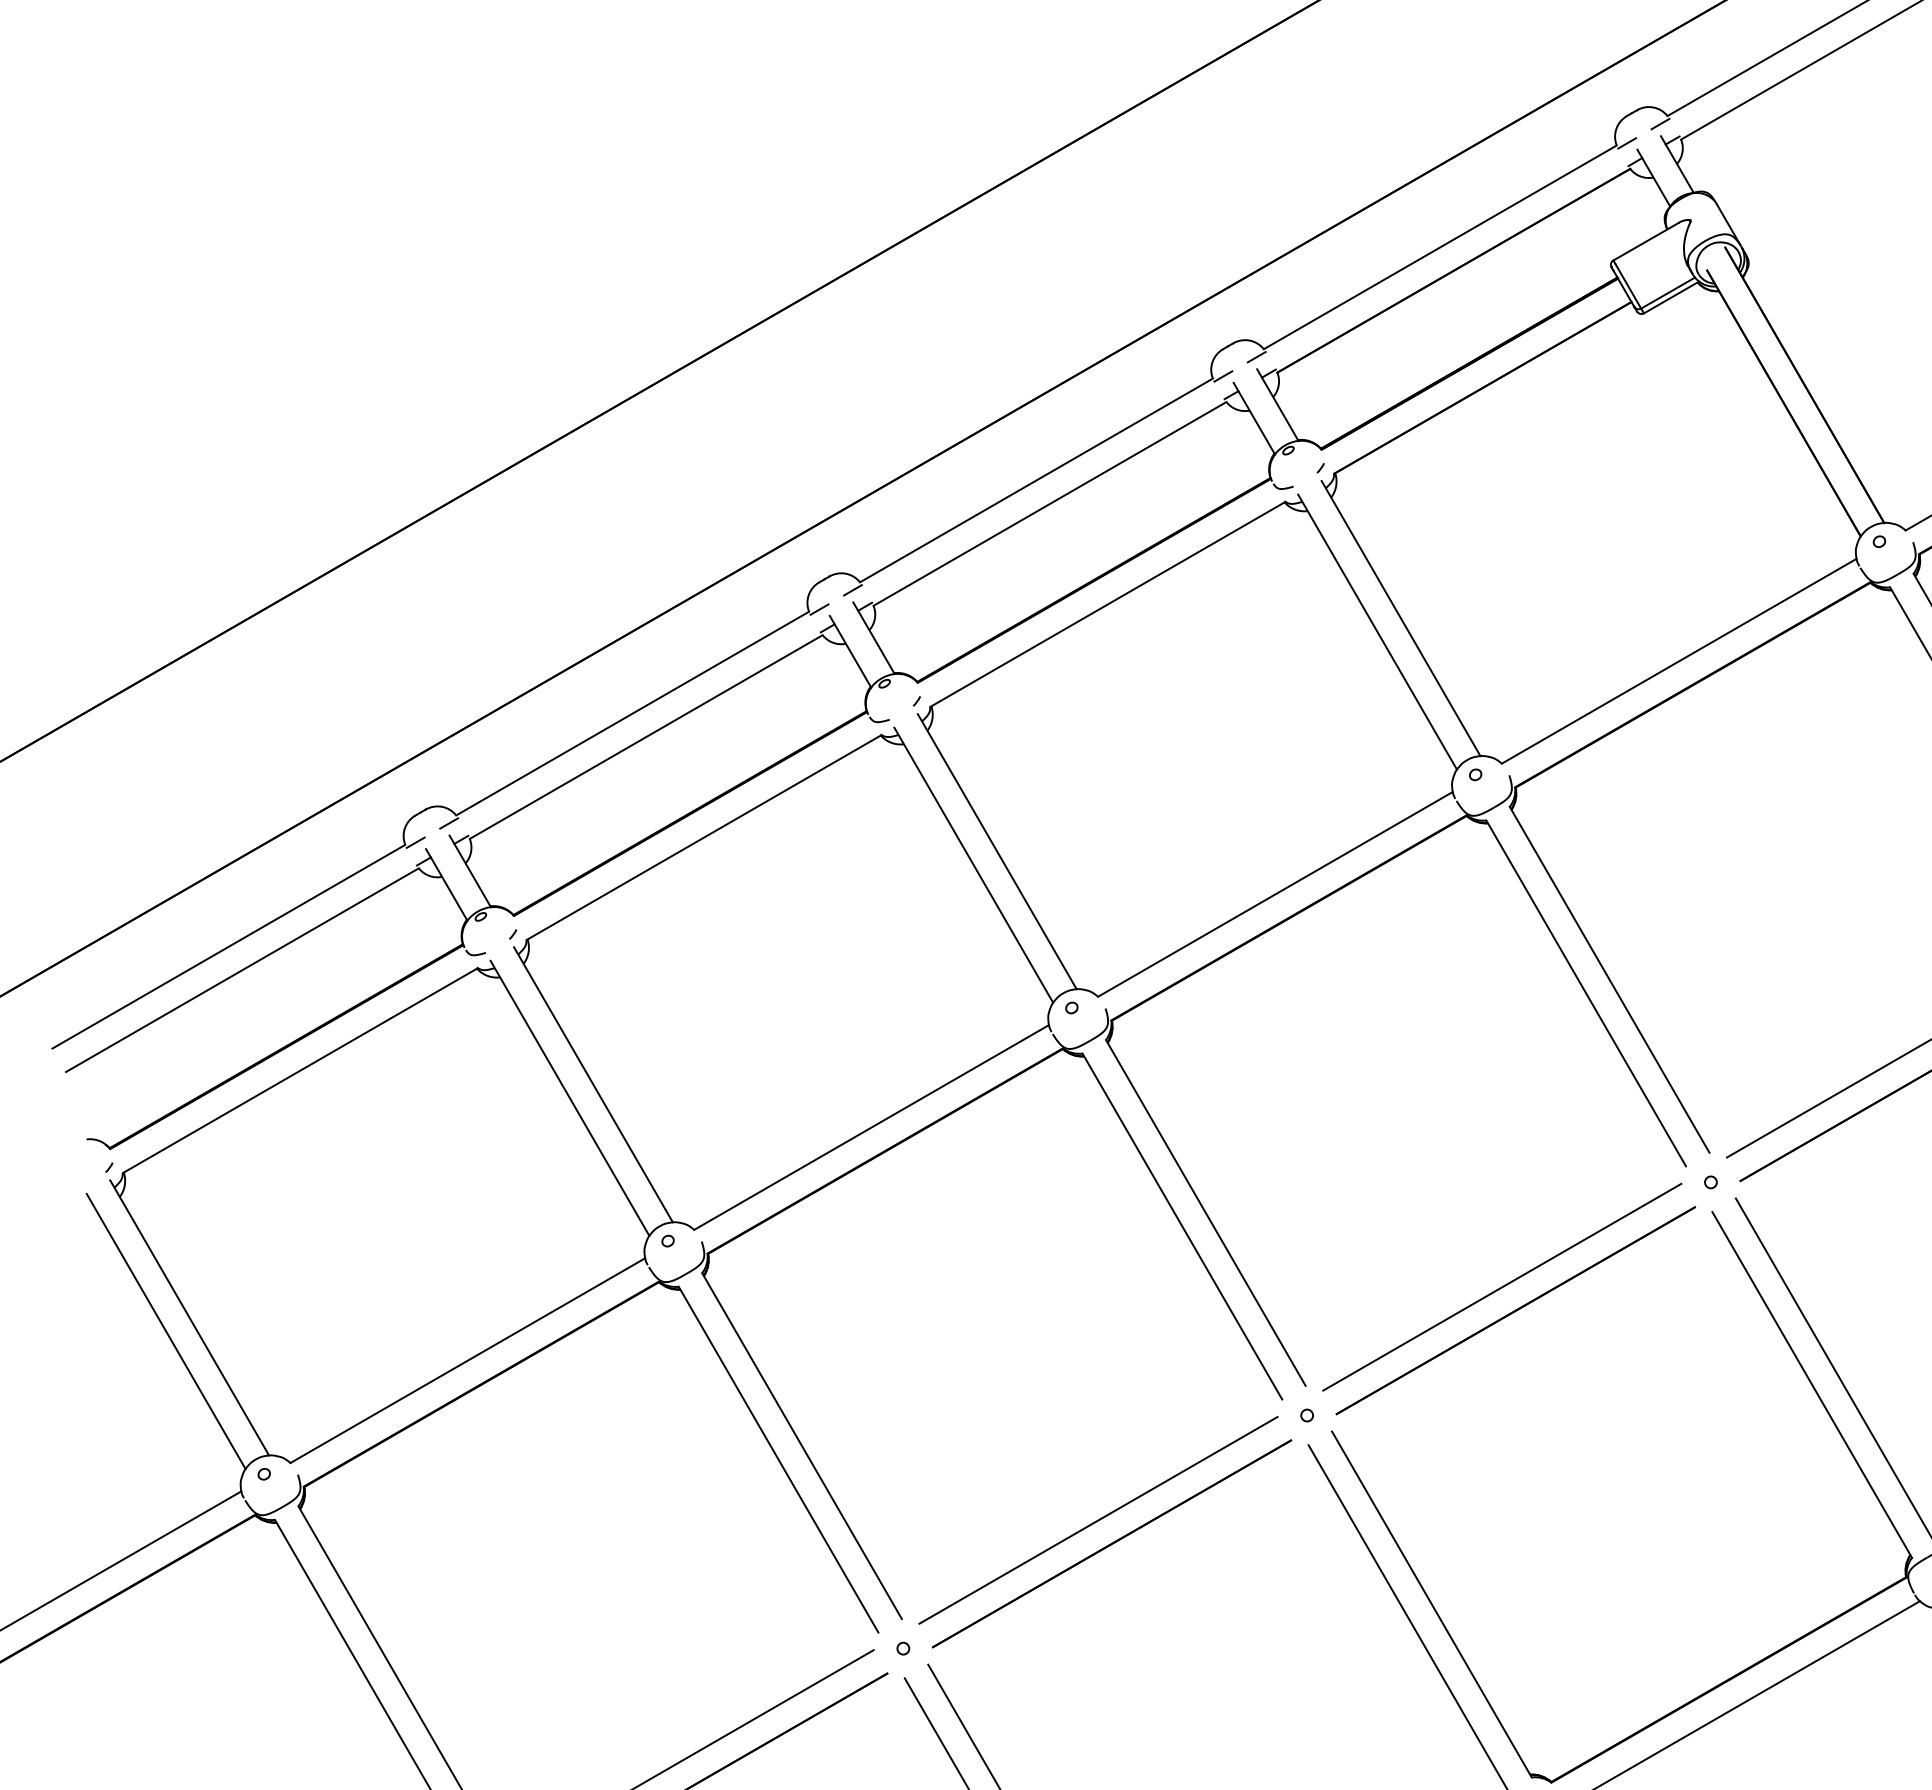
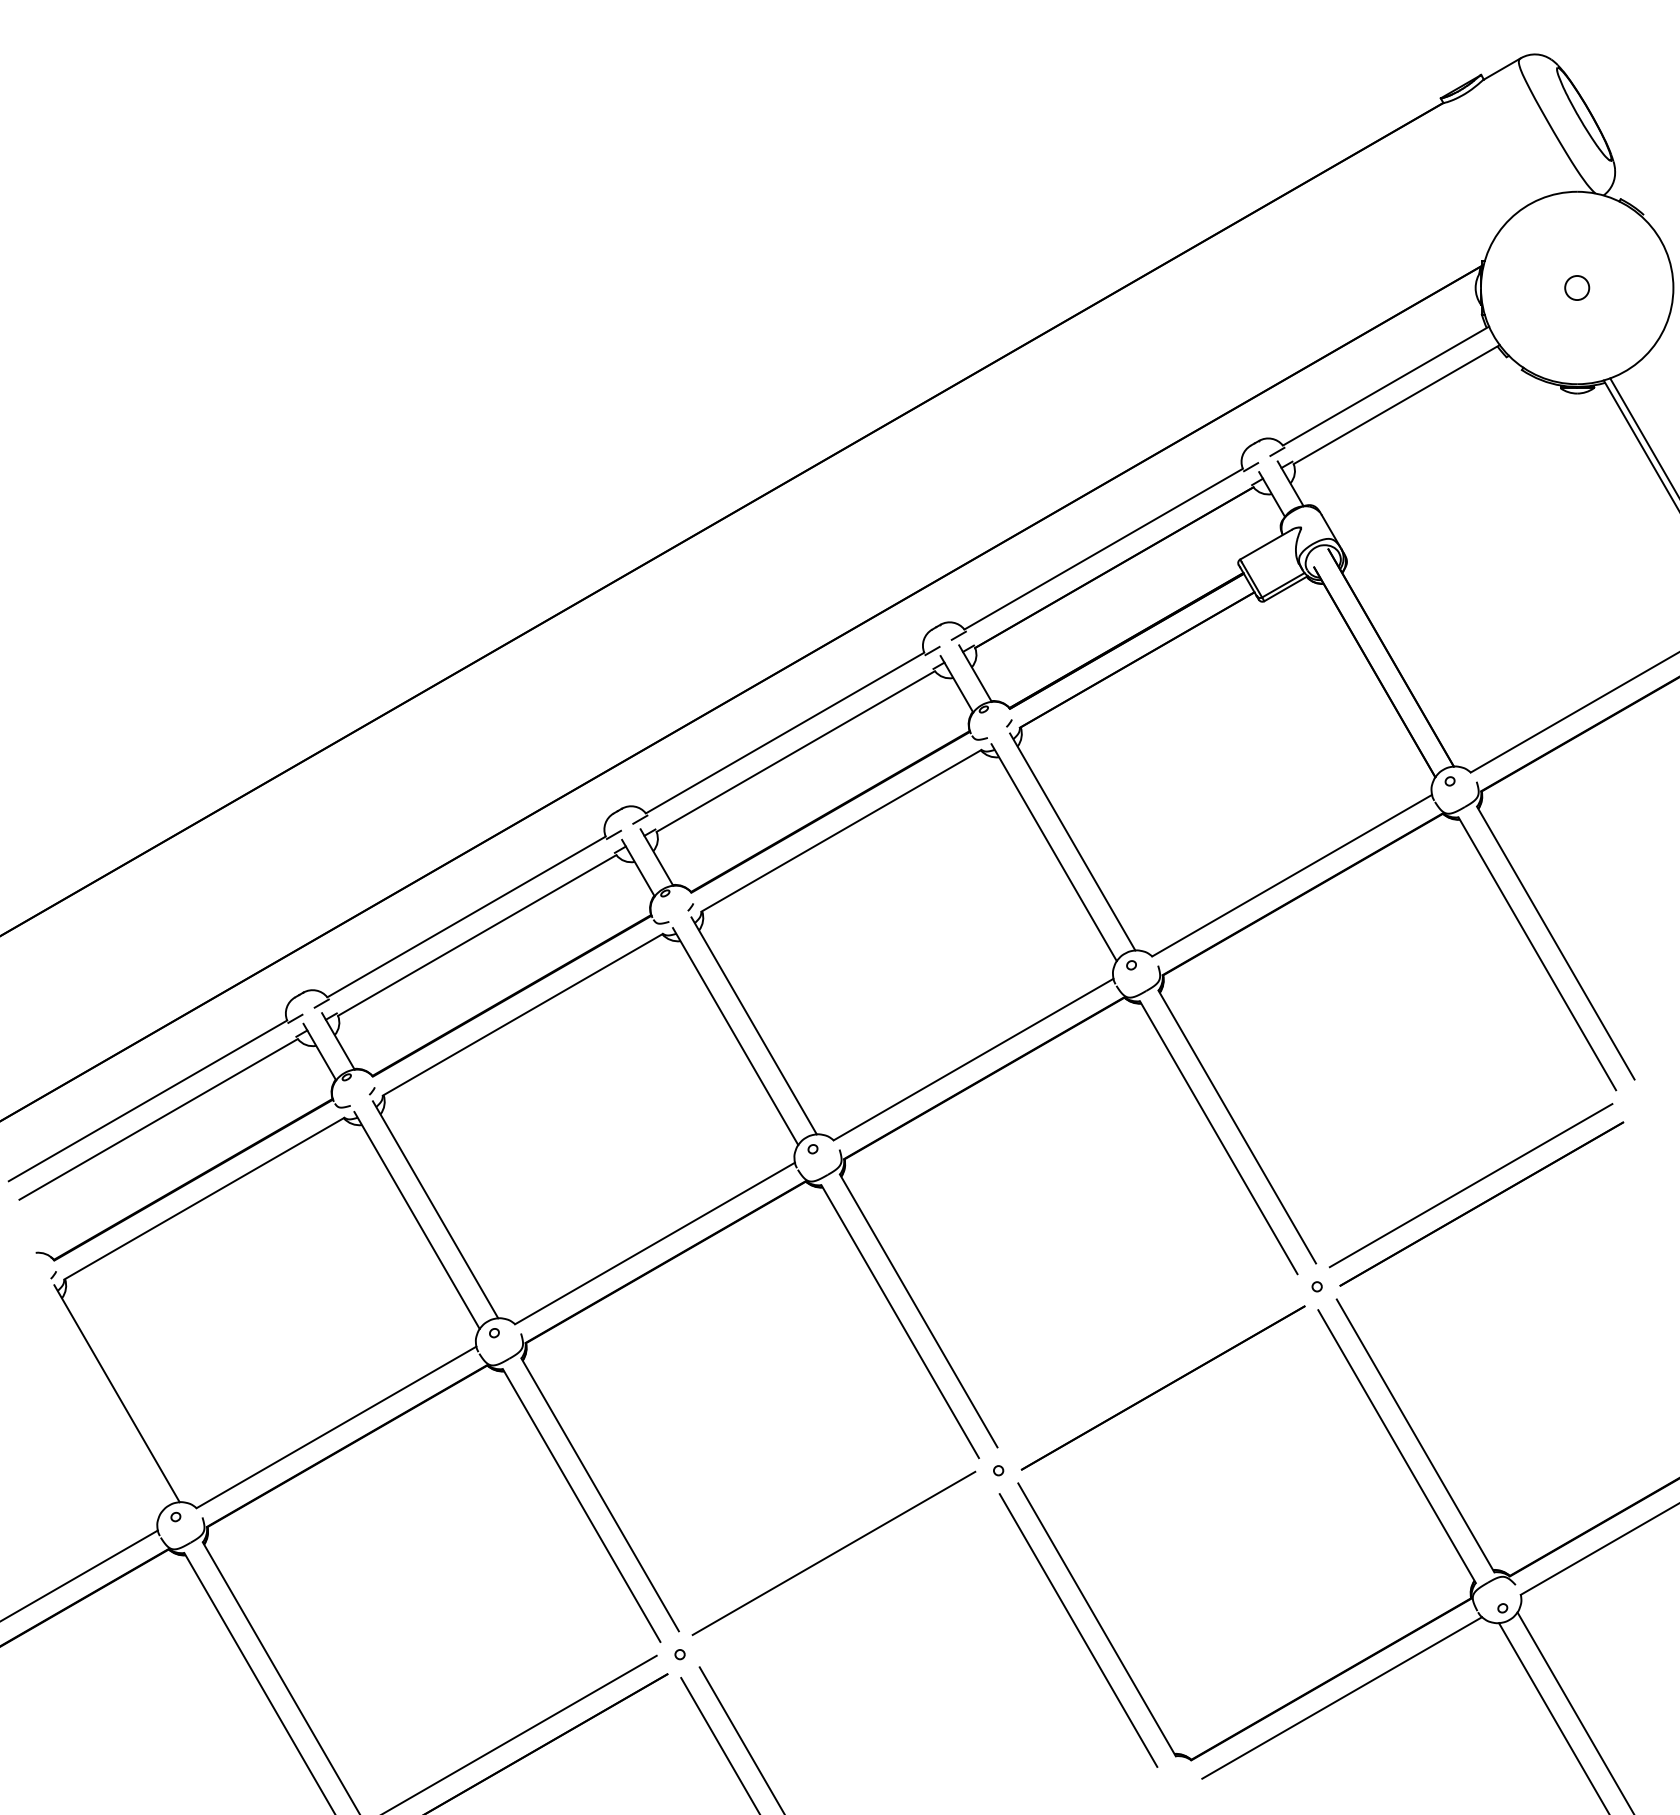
line: (1502, 1287) -> (1152, 1369), removed
line: (166, 1330) -> (98, 1403), removed
line: (1111, 1543) -> (844, 1571), removed

